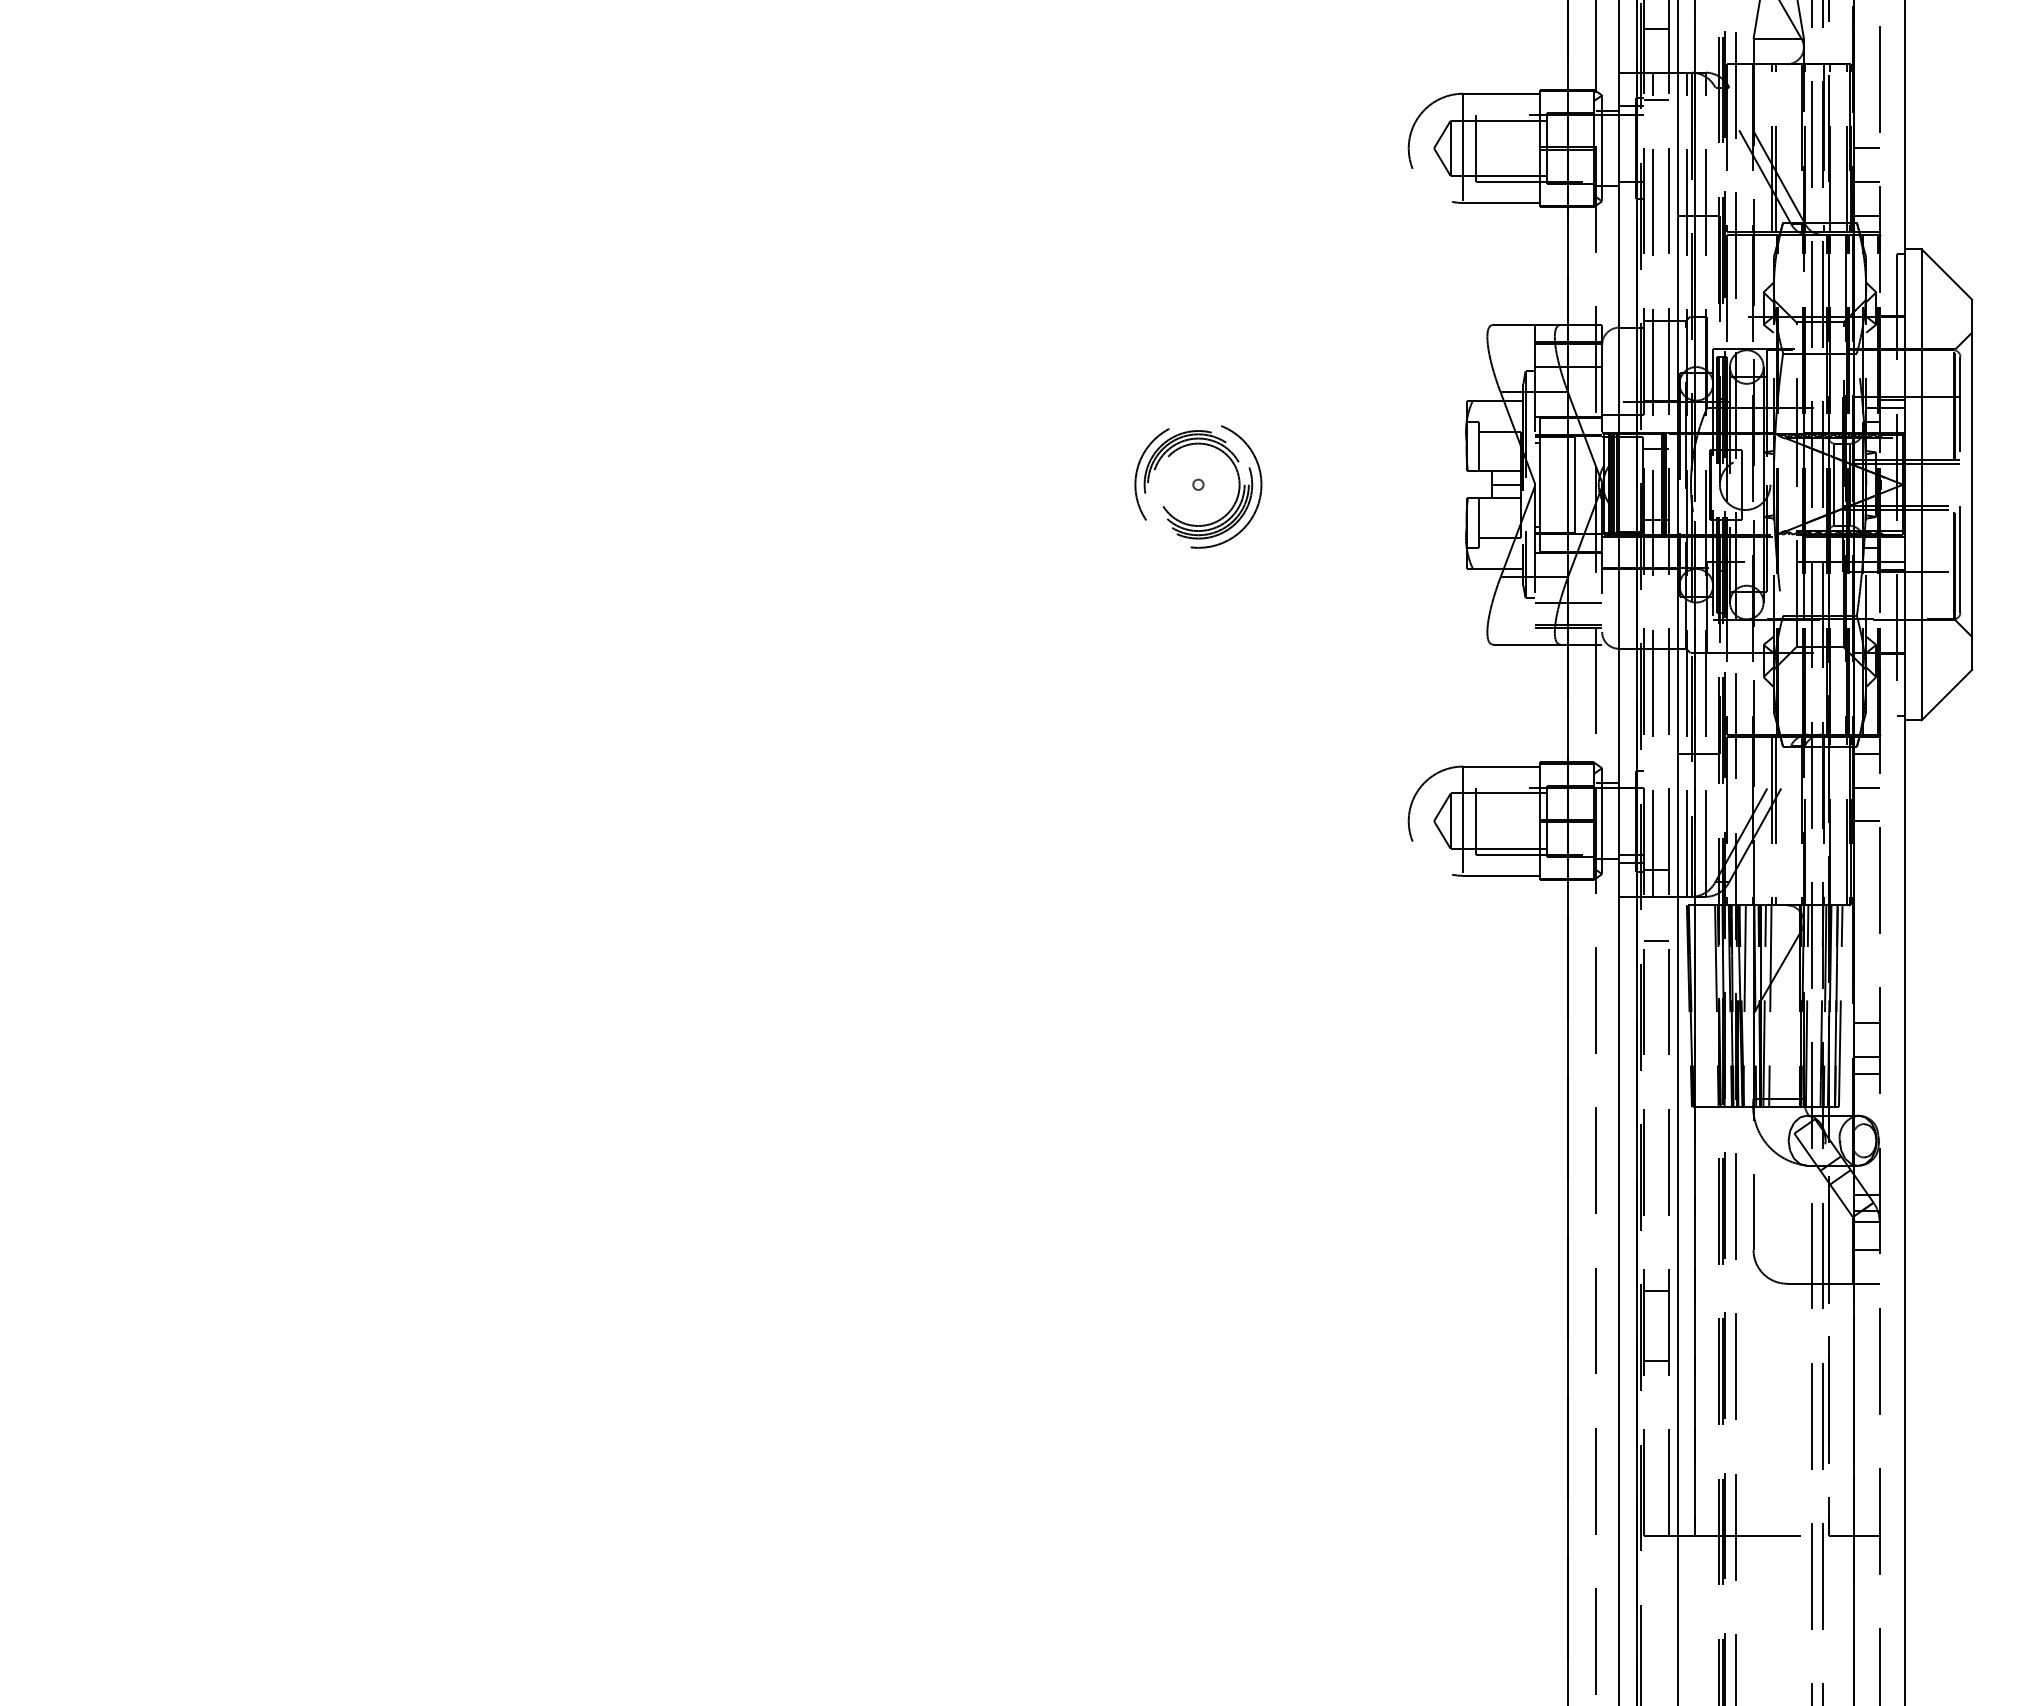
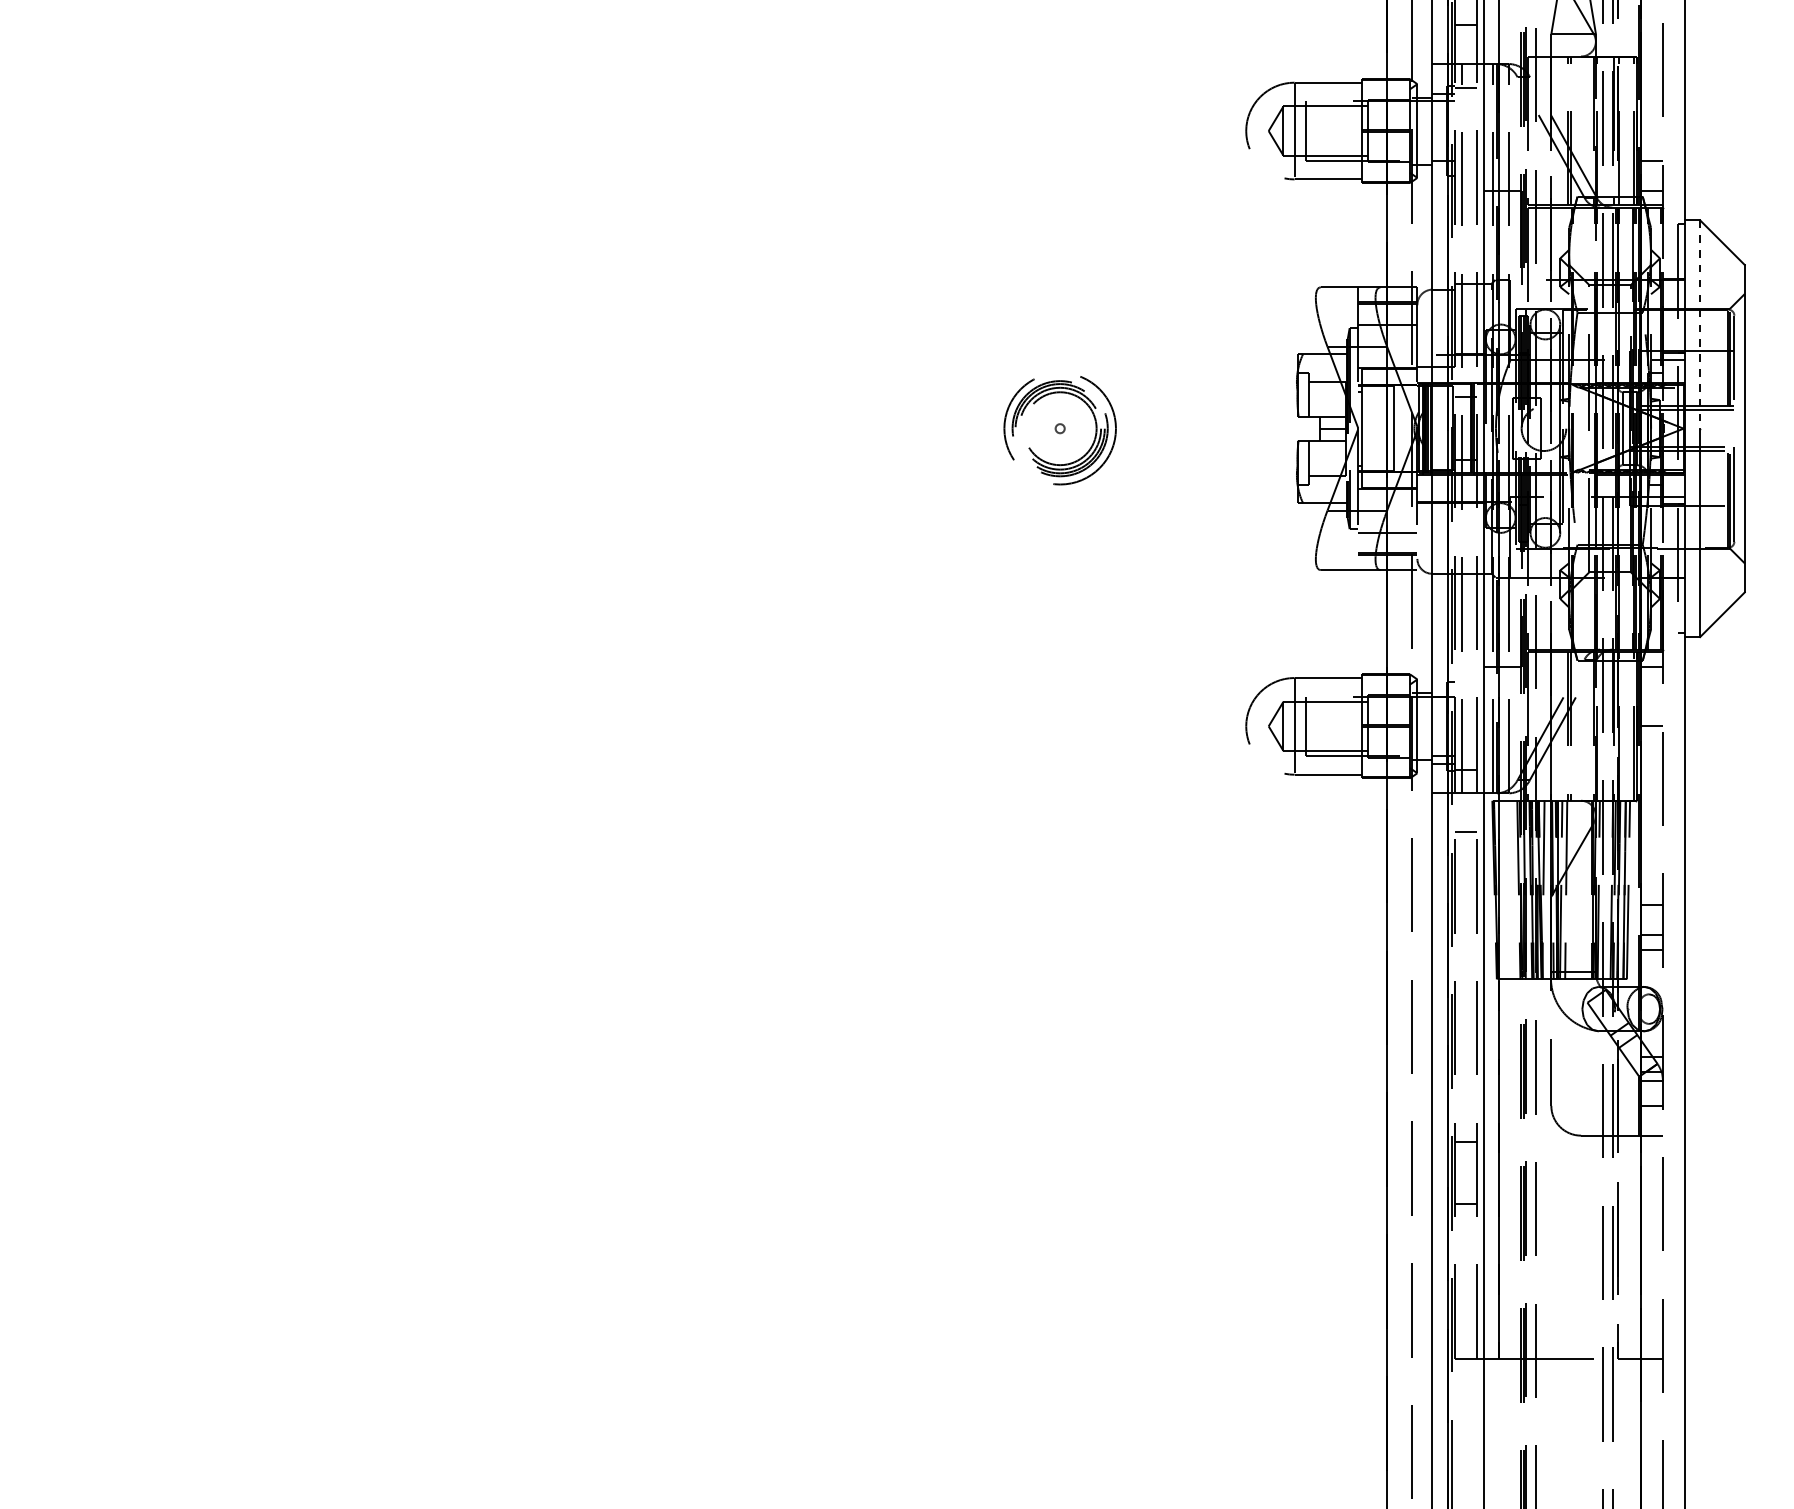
line: (1866, 148) -> (1651, 131), removed
line: (1921, 367) -> (1699, 324), solid -> dashed
line: (1866, 787) -> (1651, 696), removed

